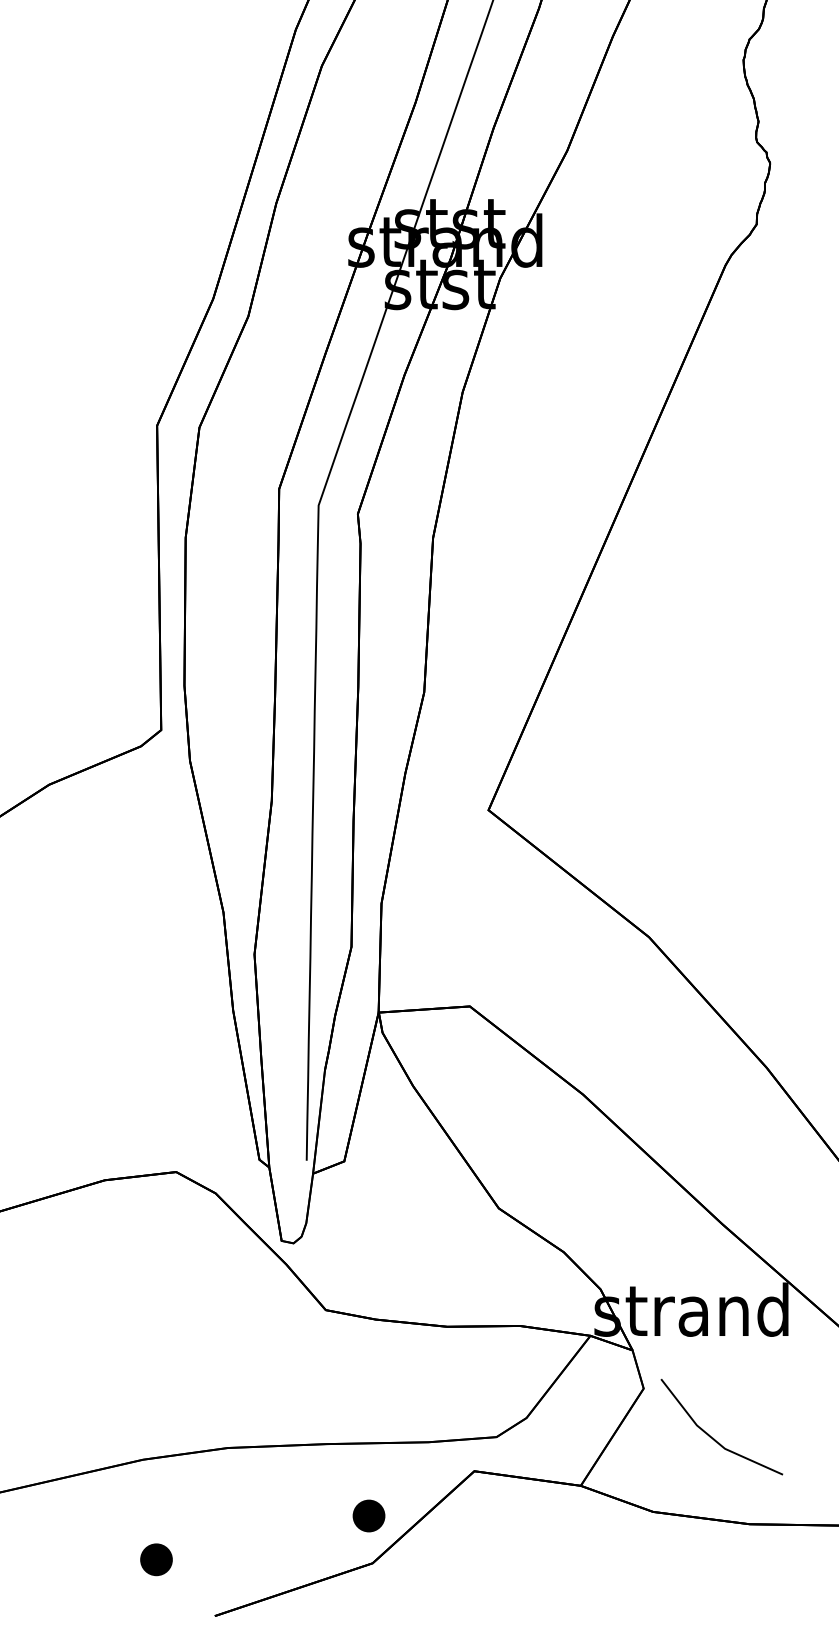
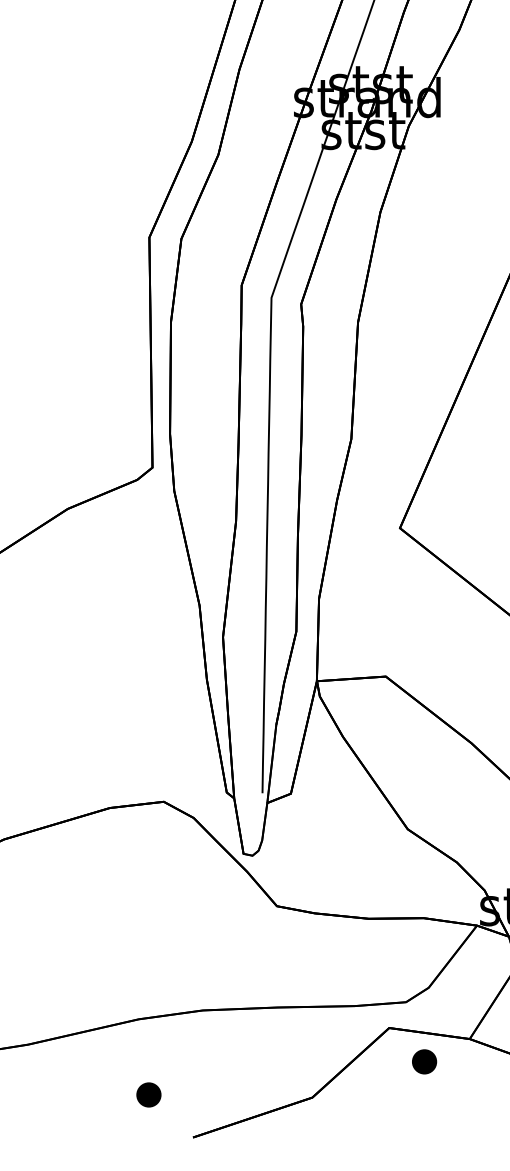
part: (368, 1515) -> (424, 1061), moved

